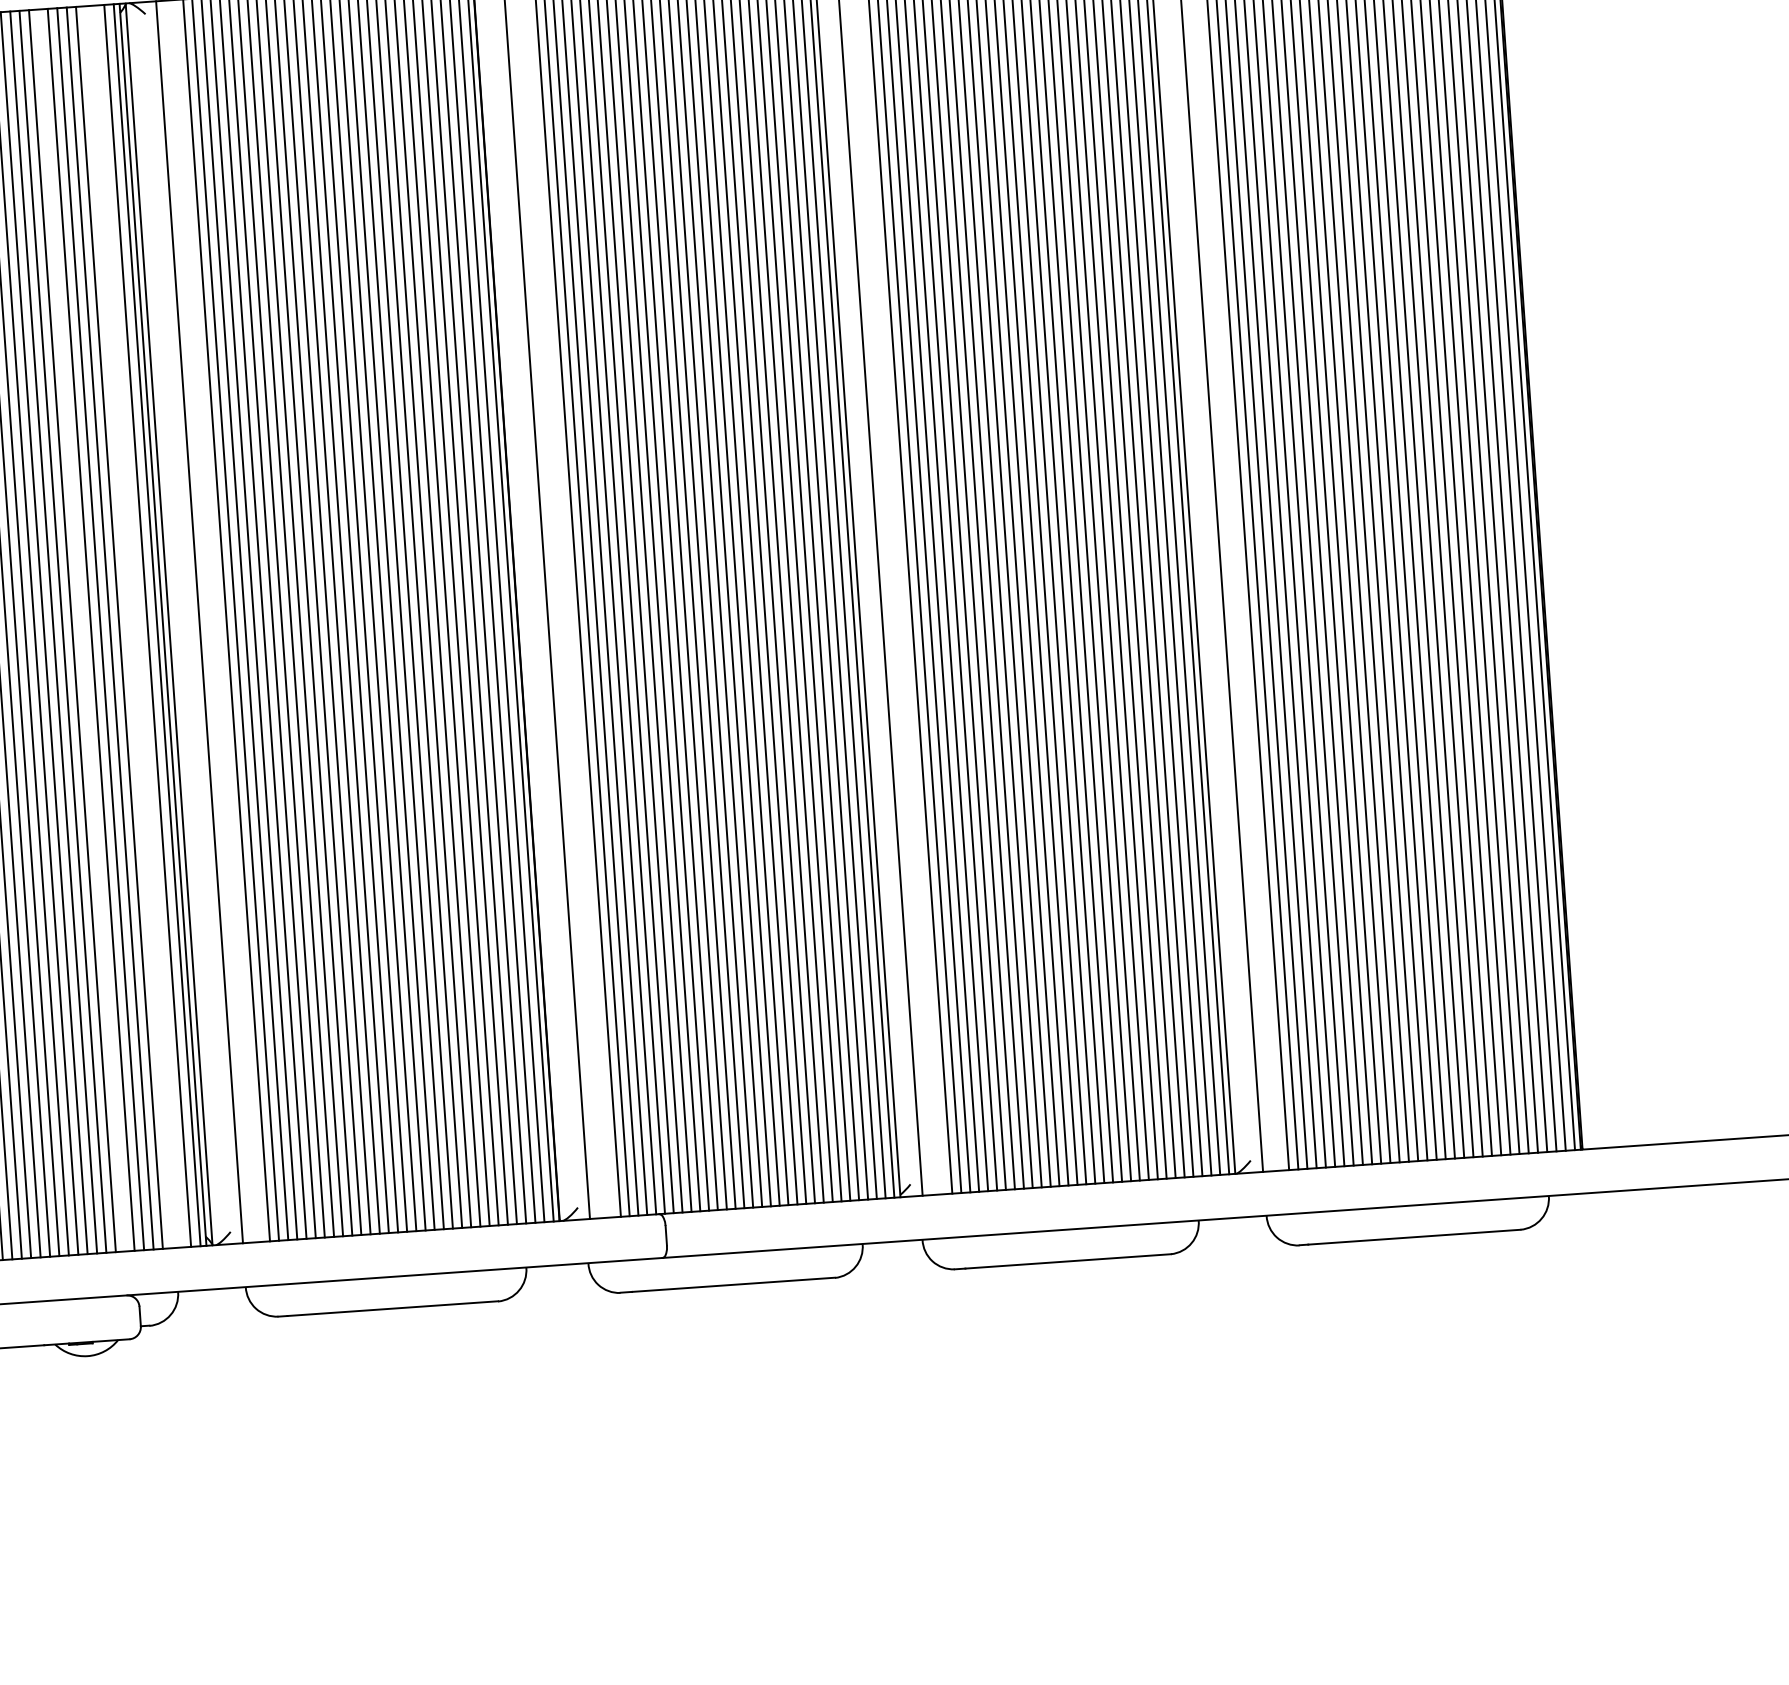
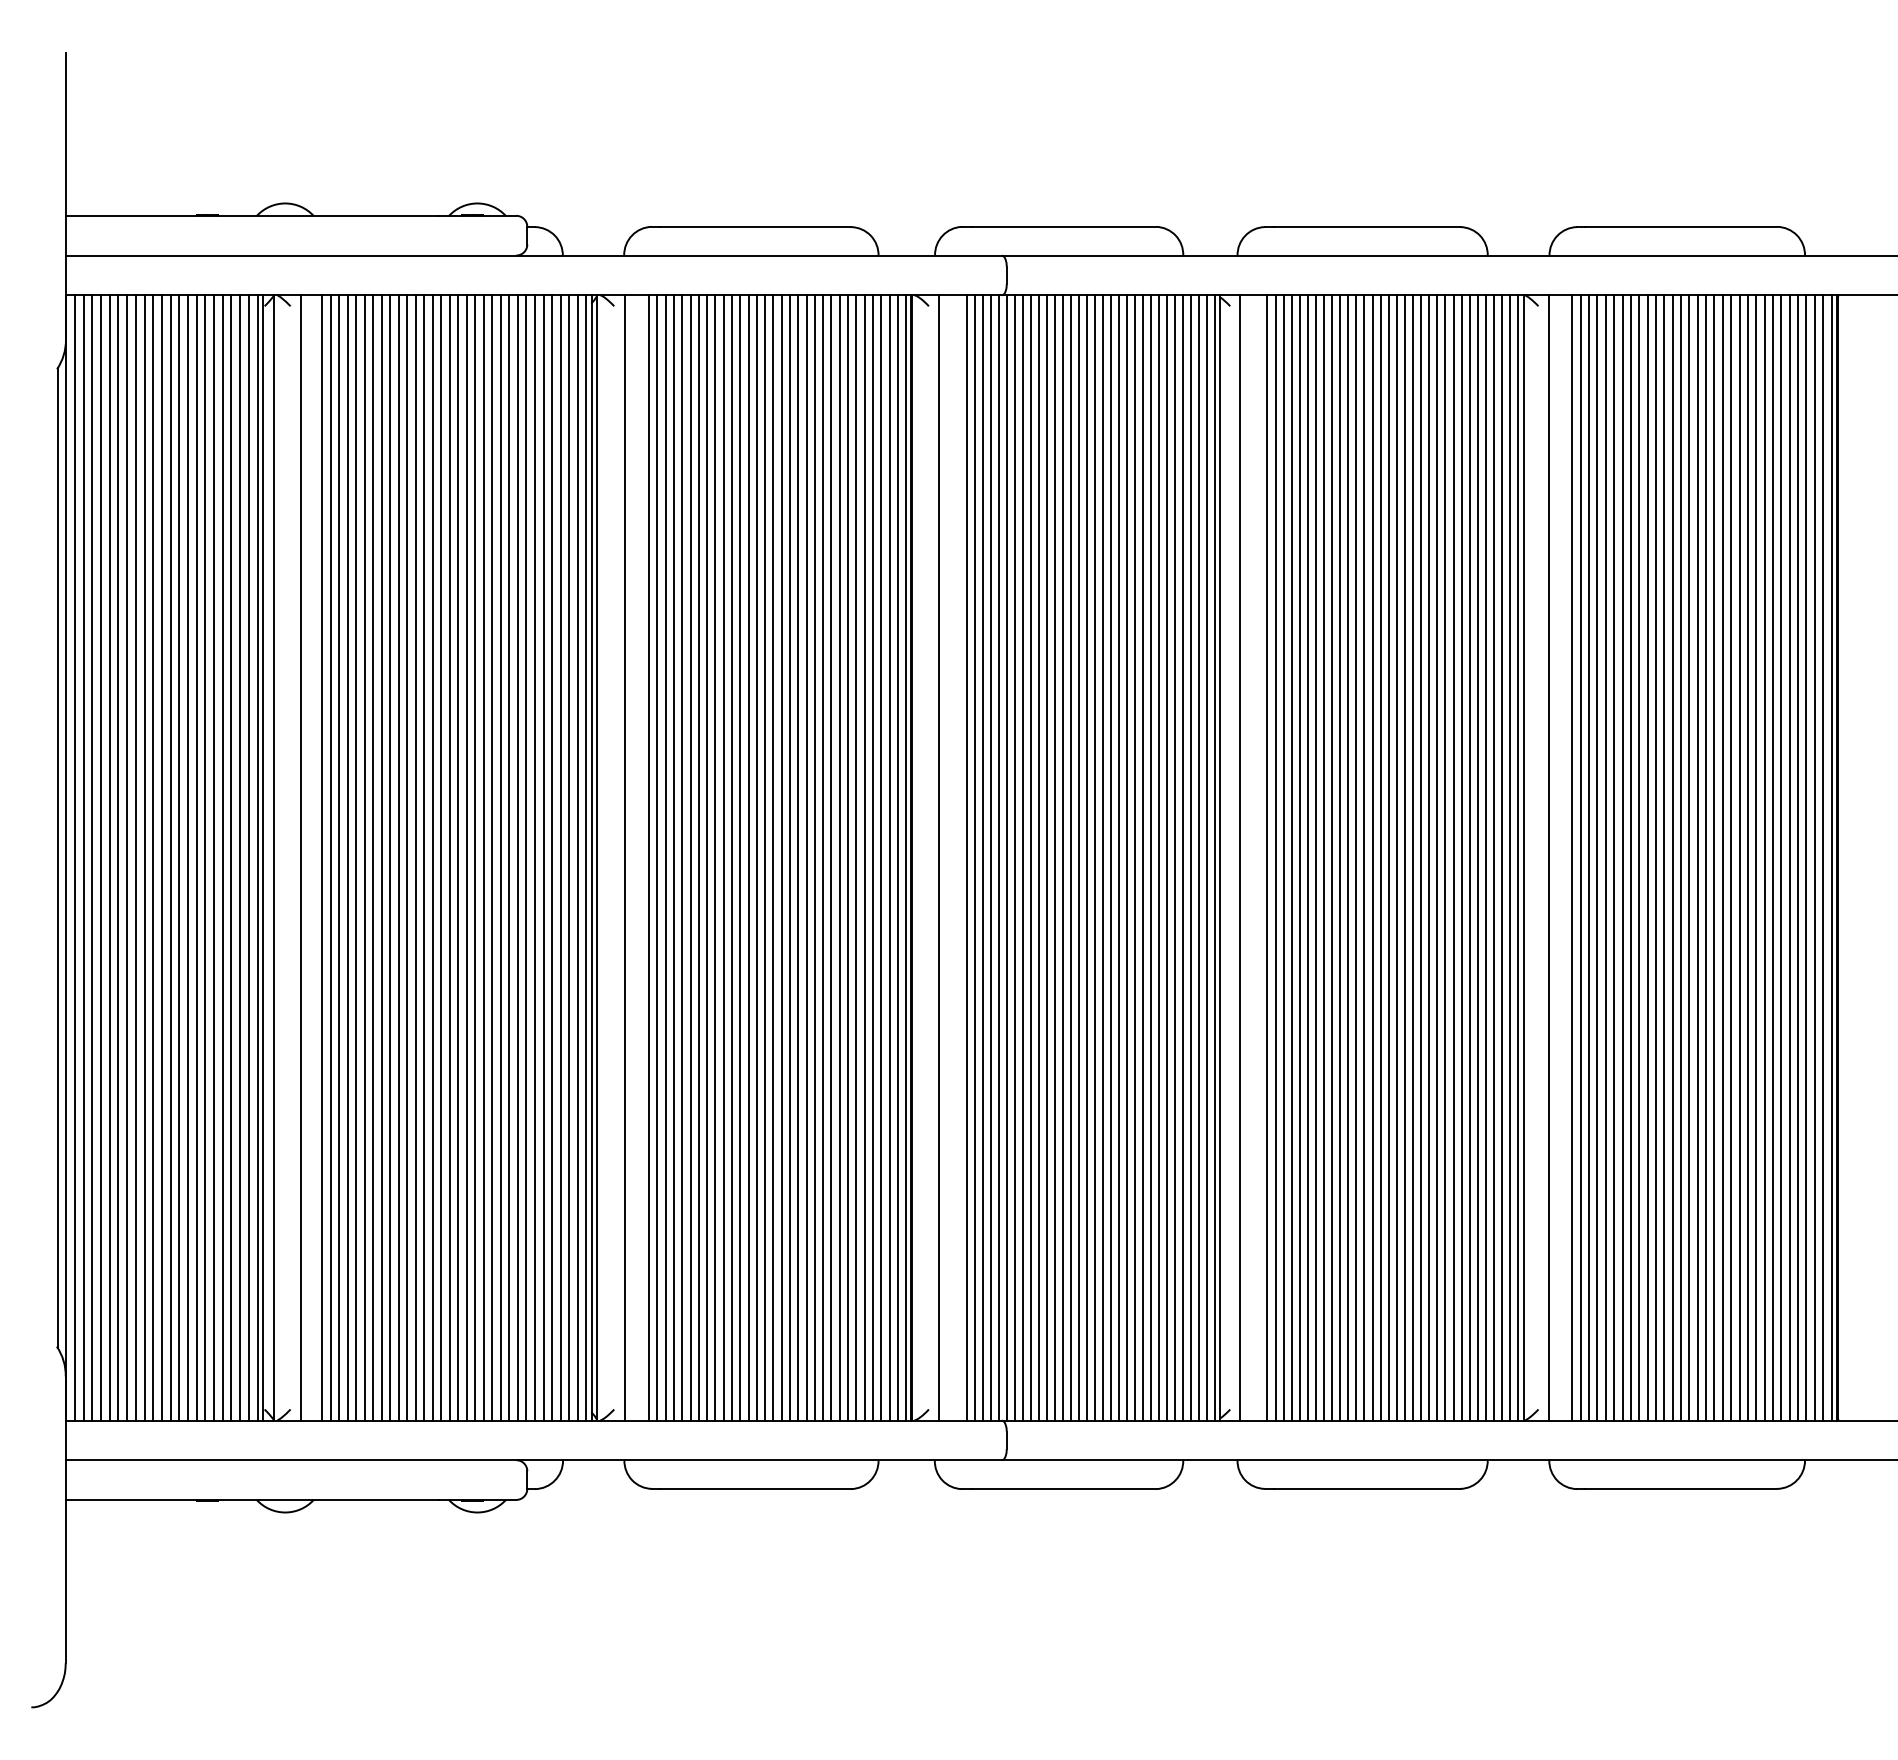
line: (128, 626) -> (560, 857), added
line: (138, 626) -> (569, 857), added
line: (82, 630) -> (518, 857), added

